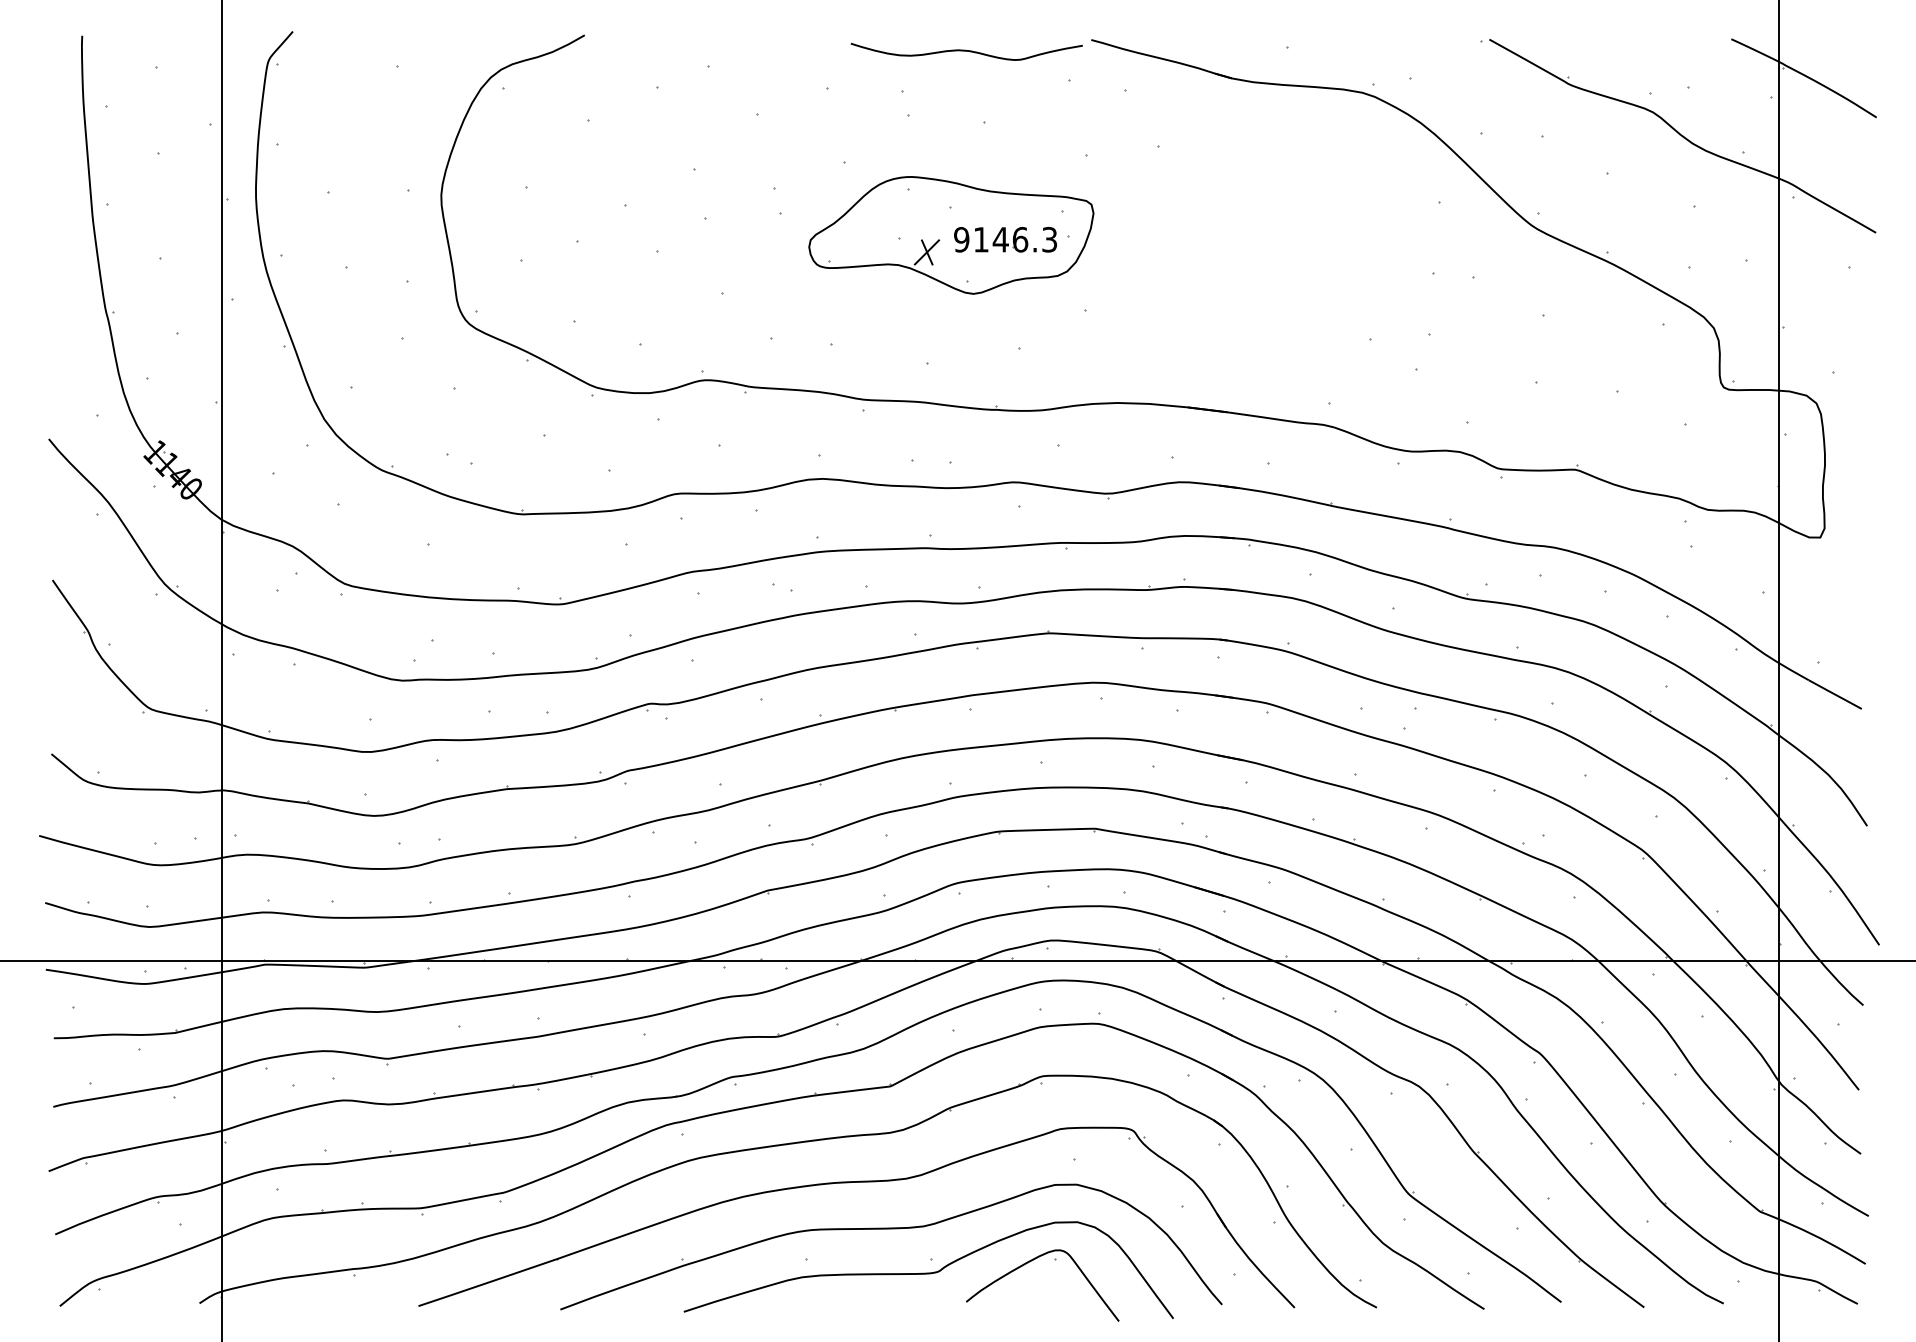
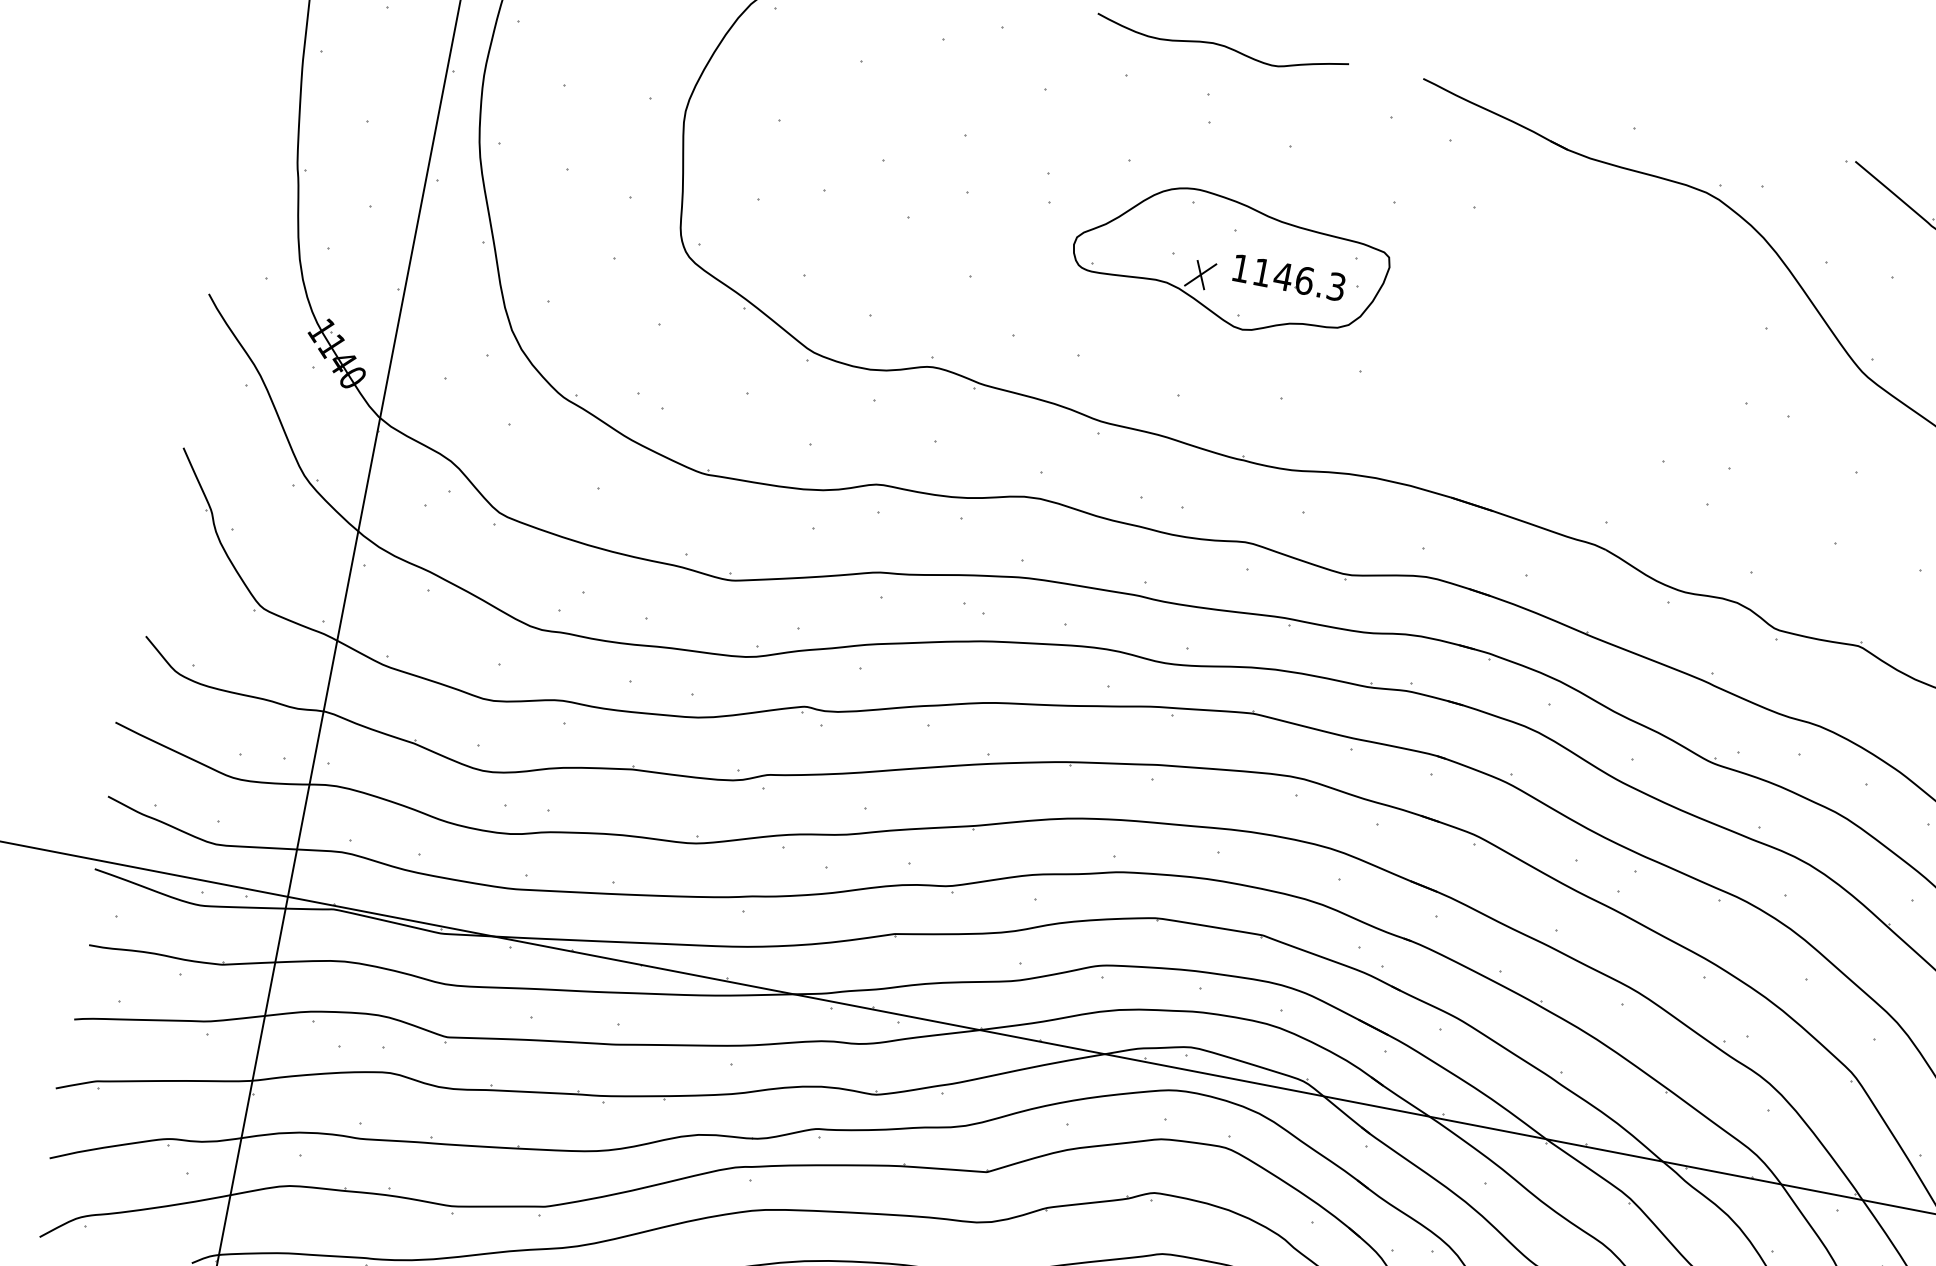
curve: (966, 51) -> (1221, 46), moved
text: (961, 239) -> (1240, 268), 9146.3 -> 1146.3

